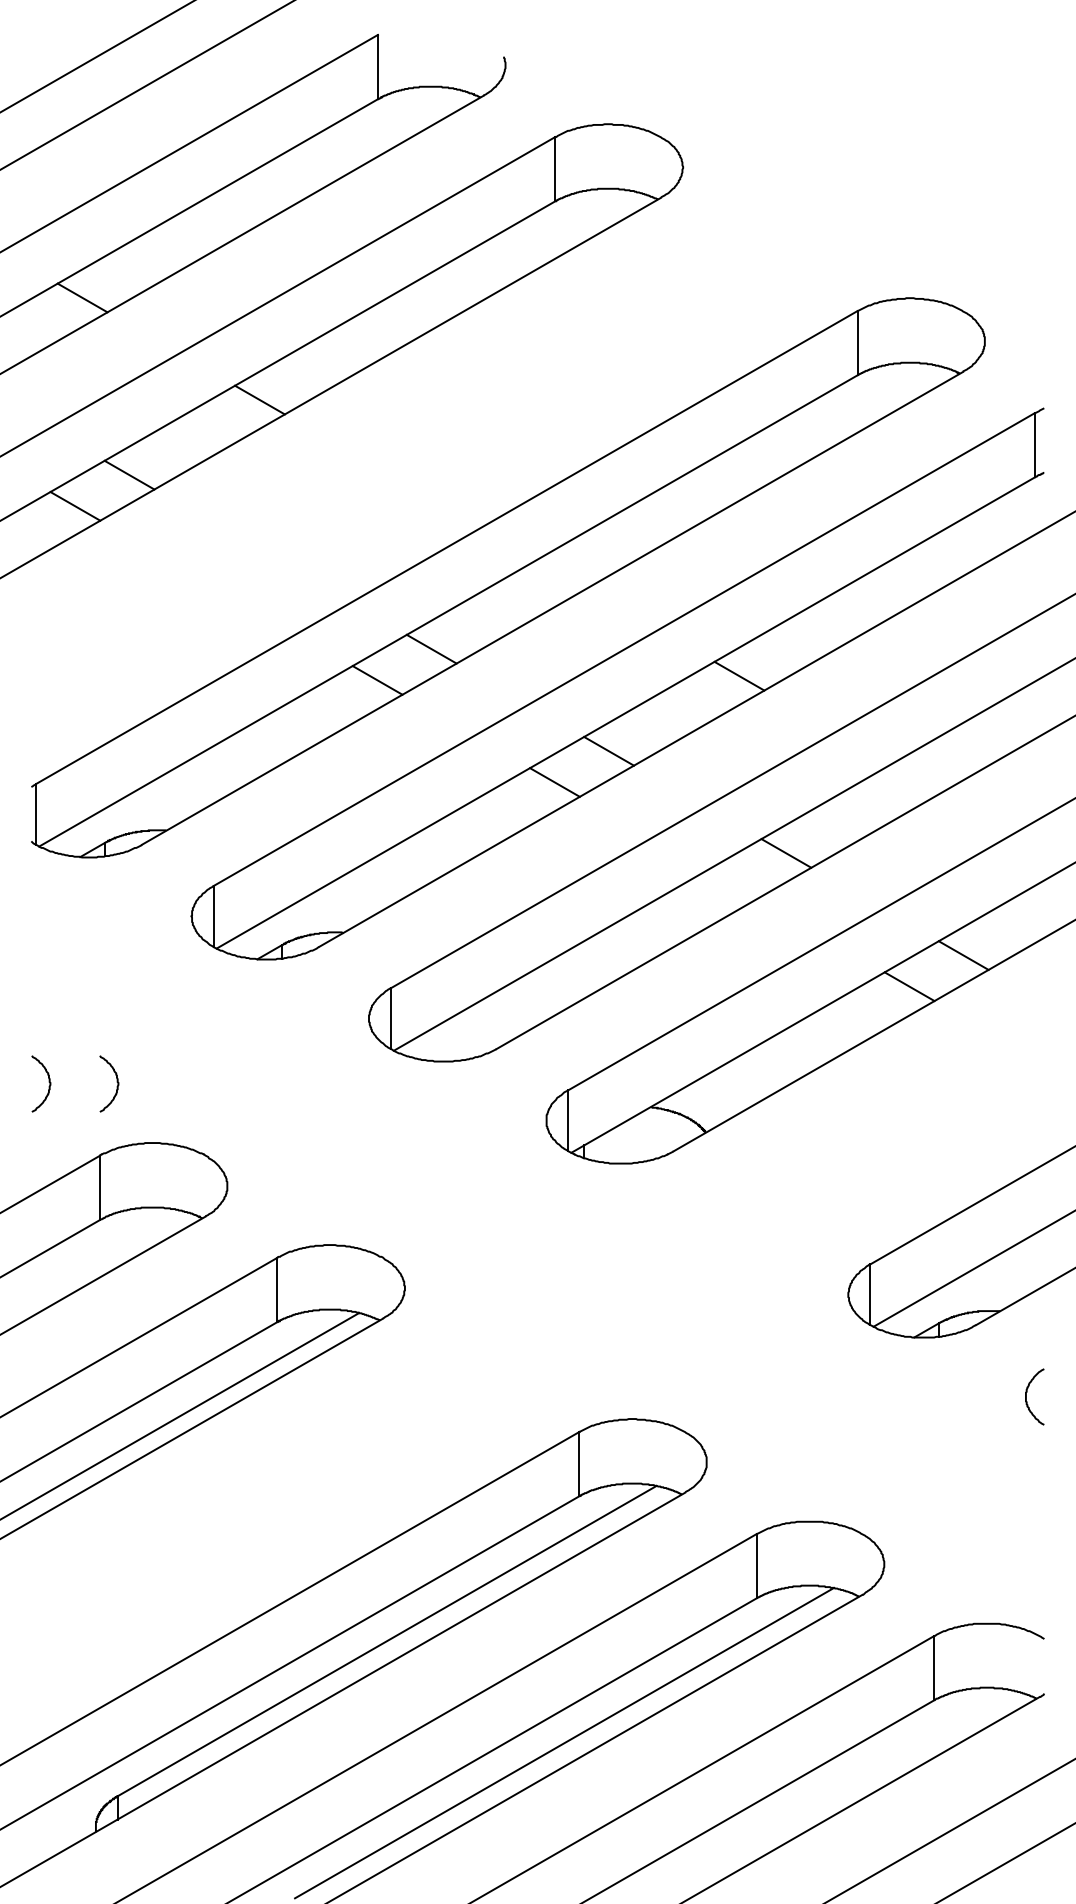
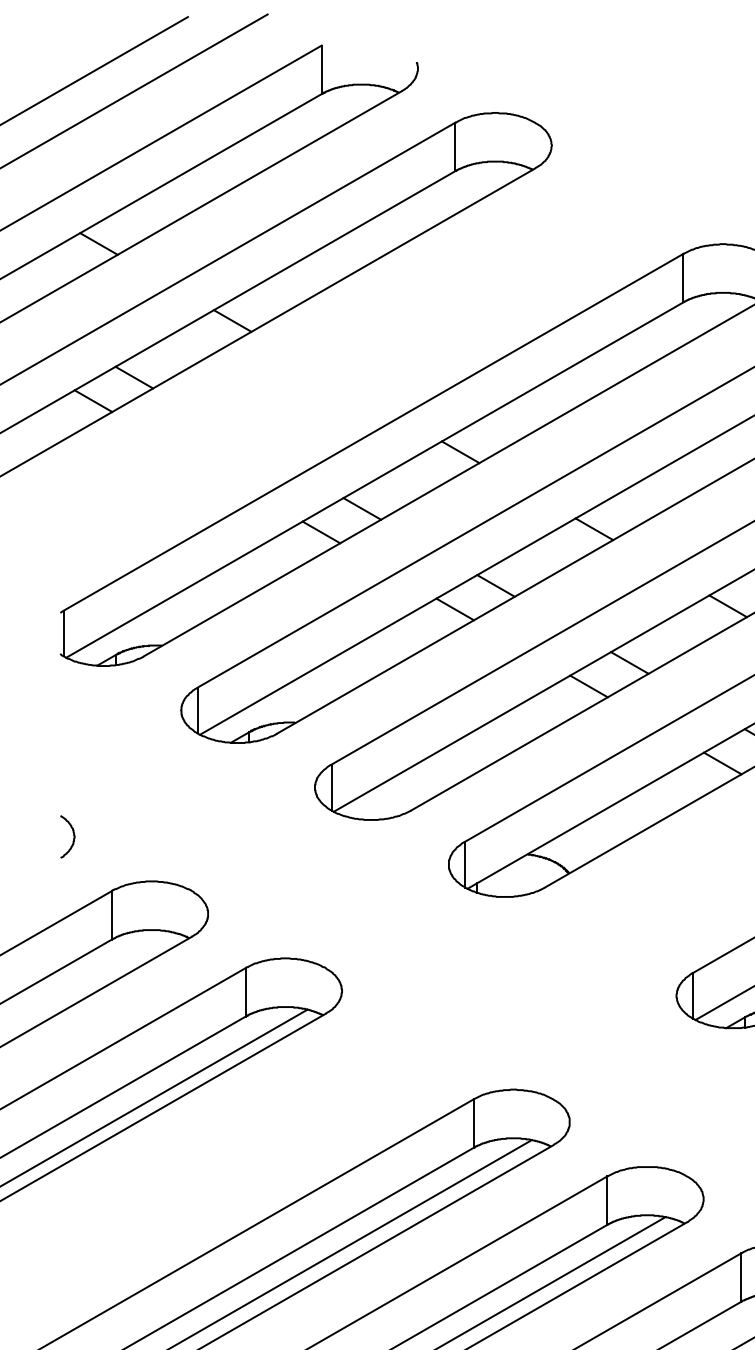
line: (562, 573) -> (460, 451), added
line: (916, 777) -> (727, 605), added
line: (732, 884) -> (589, 686), added
curve: (116, 1082) -> (124, 835), removed

